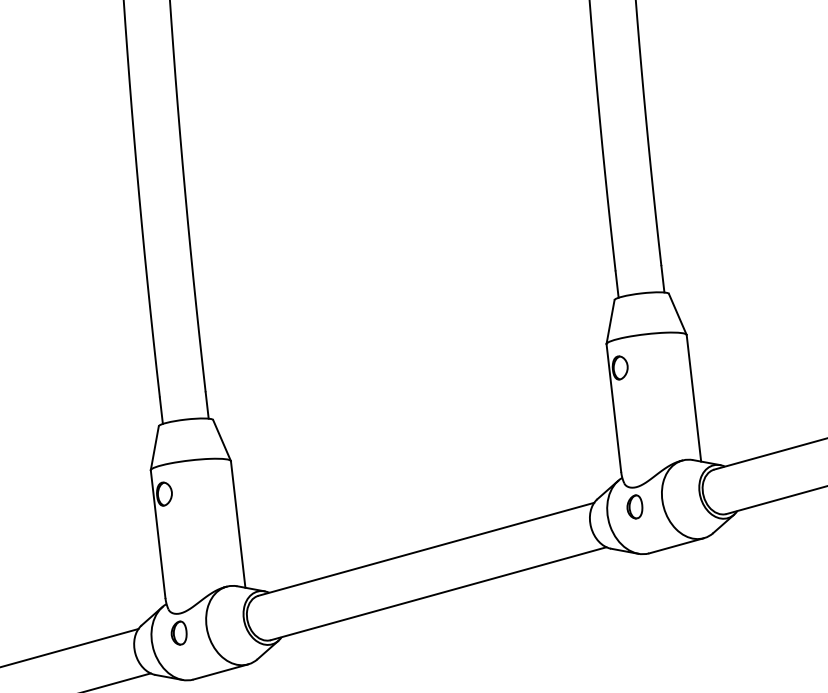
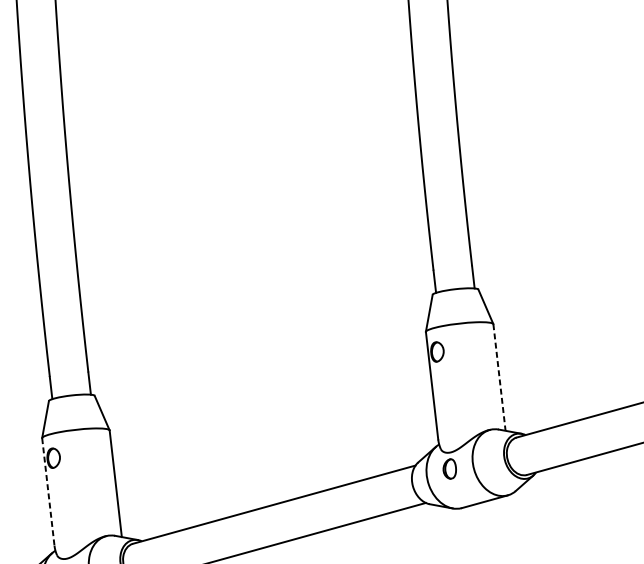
line: (693, 398) -> (499, 377), solid -> dashed
line: (158, 534) -> (48, 492), solid -> dashed

